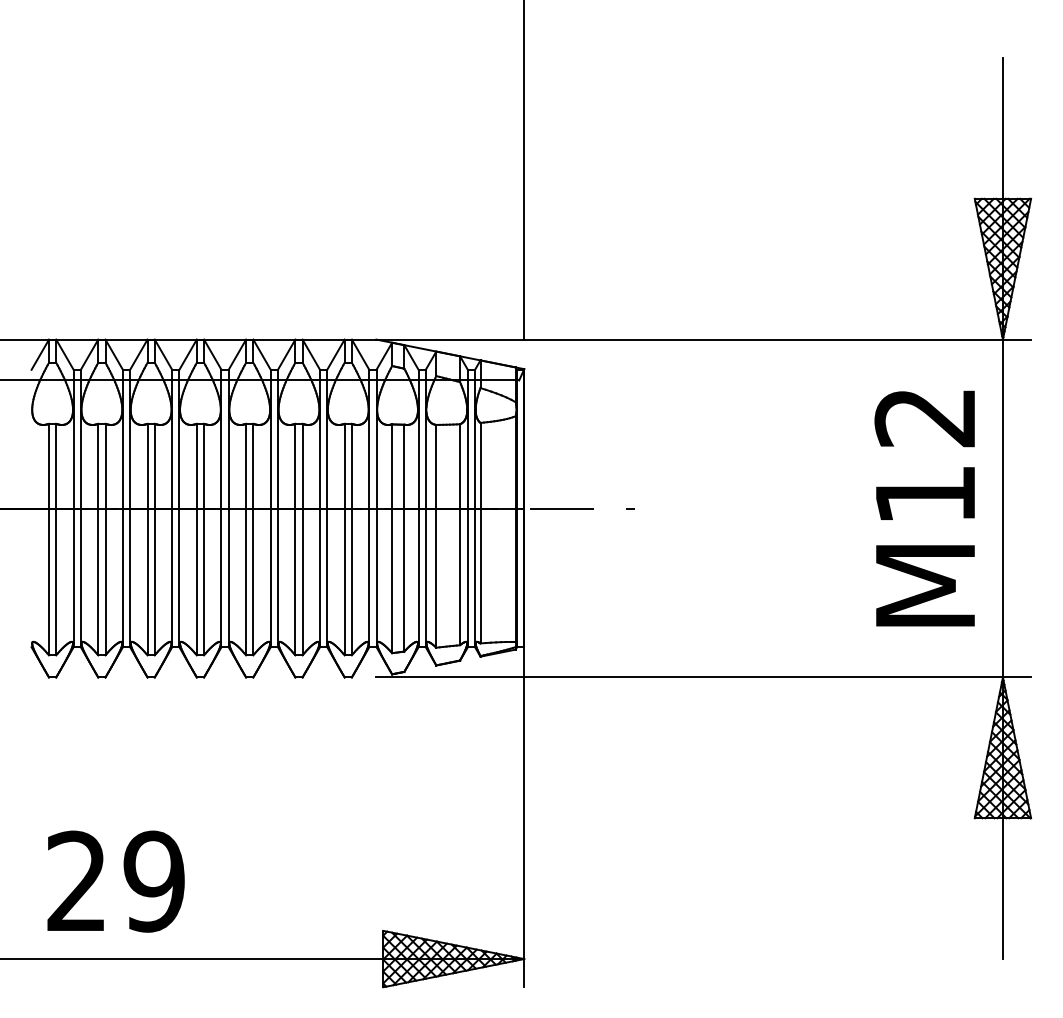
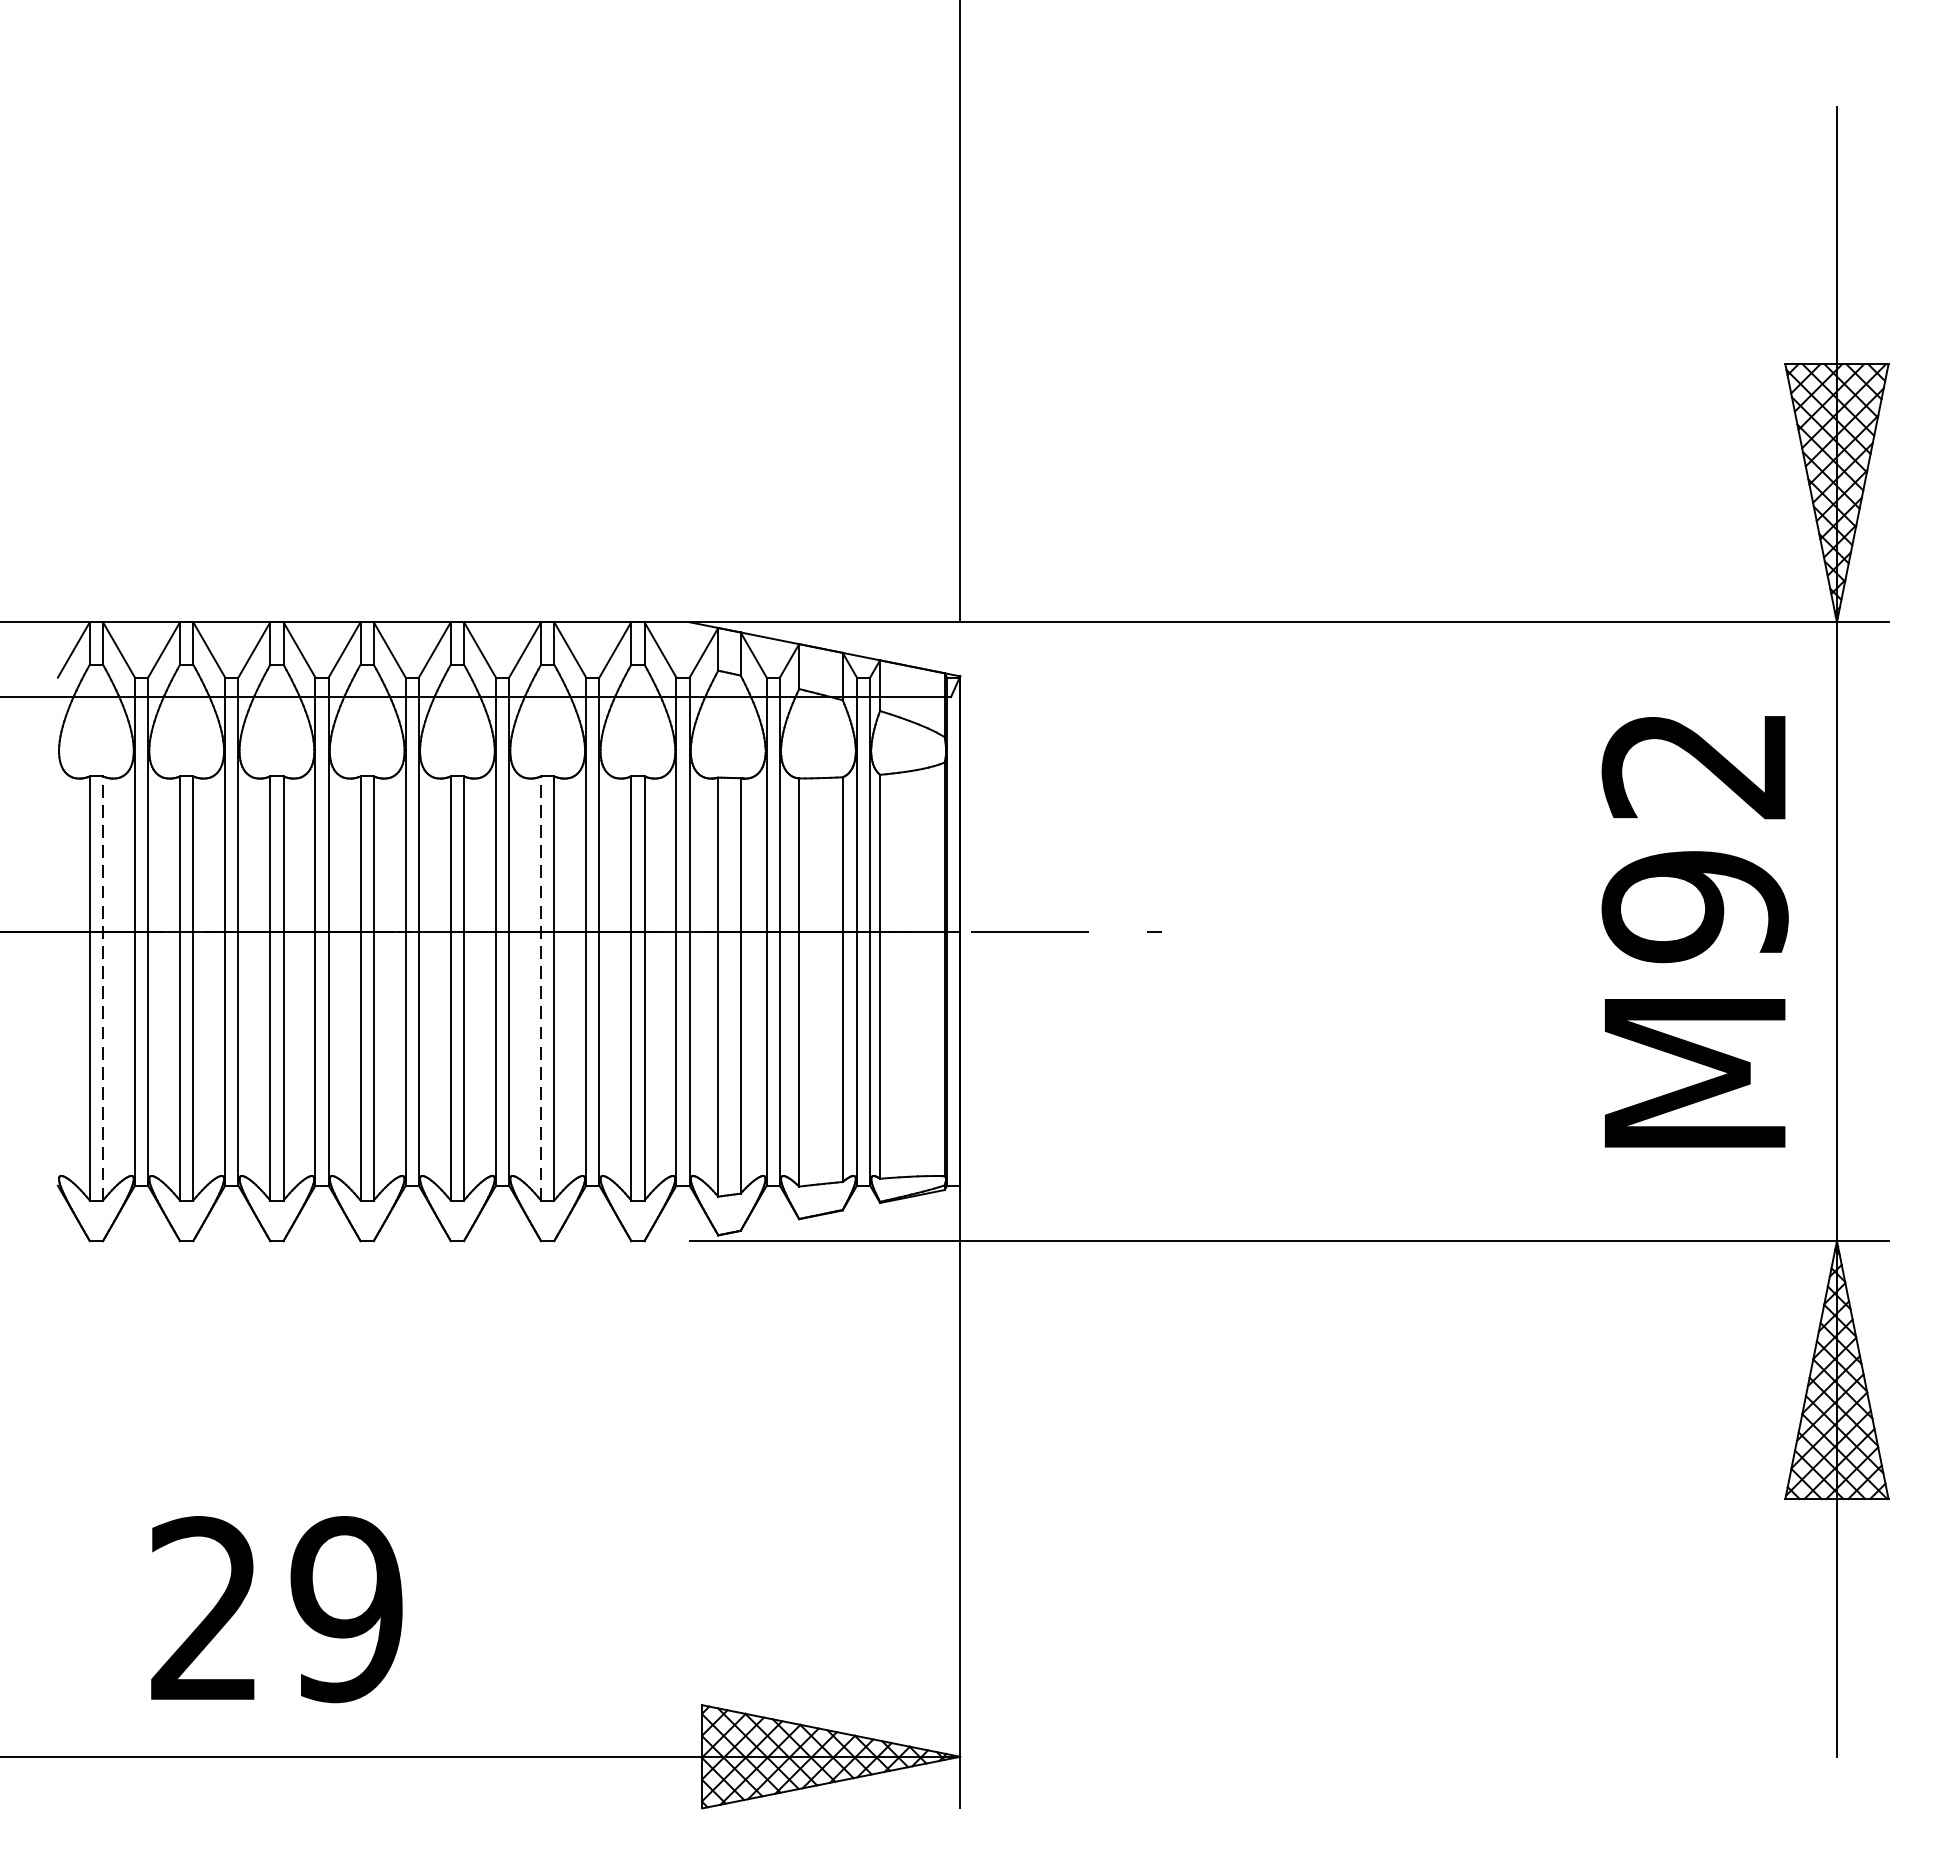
text: (925, 494) -> (1695, 905), M12 -> M92
line: (56, 539) -> (103, 988), solid -> dashed
line: (295, 539) -> (541, 988), solid -> dashed
text: (115, 881) -> (275, 1609), moved

